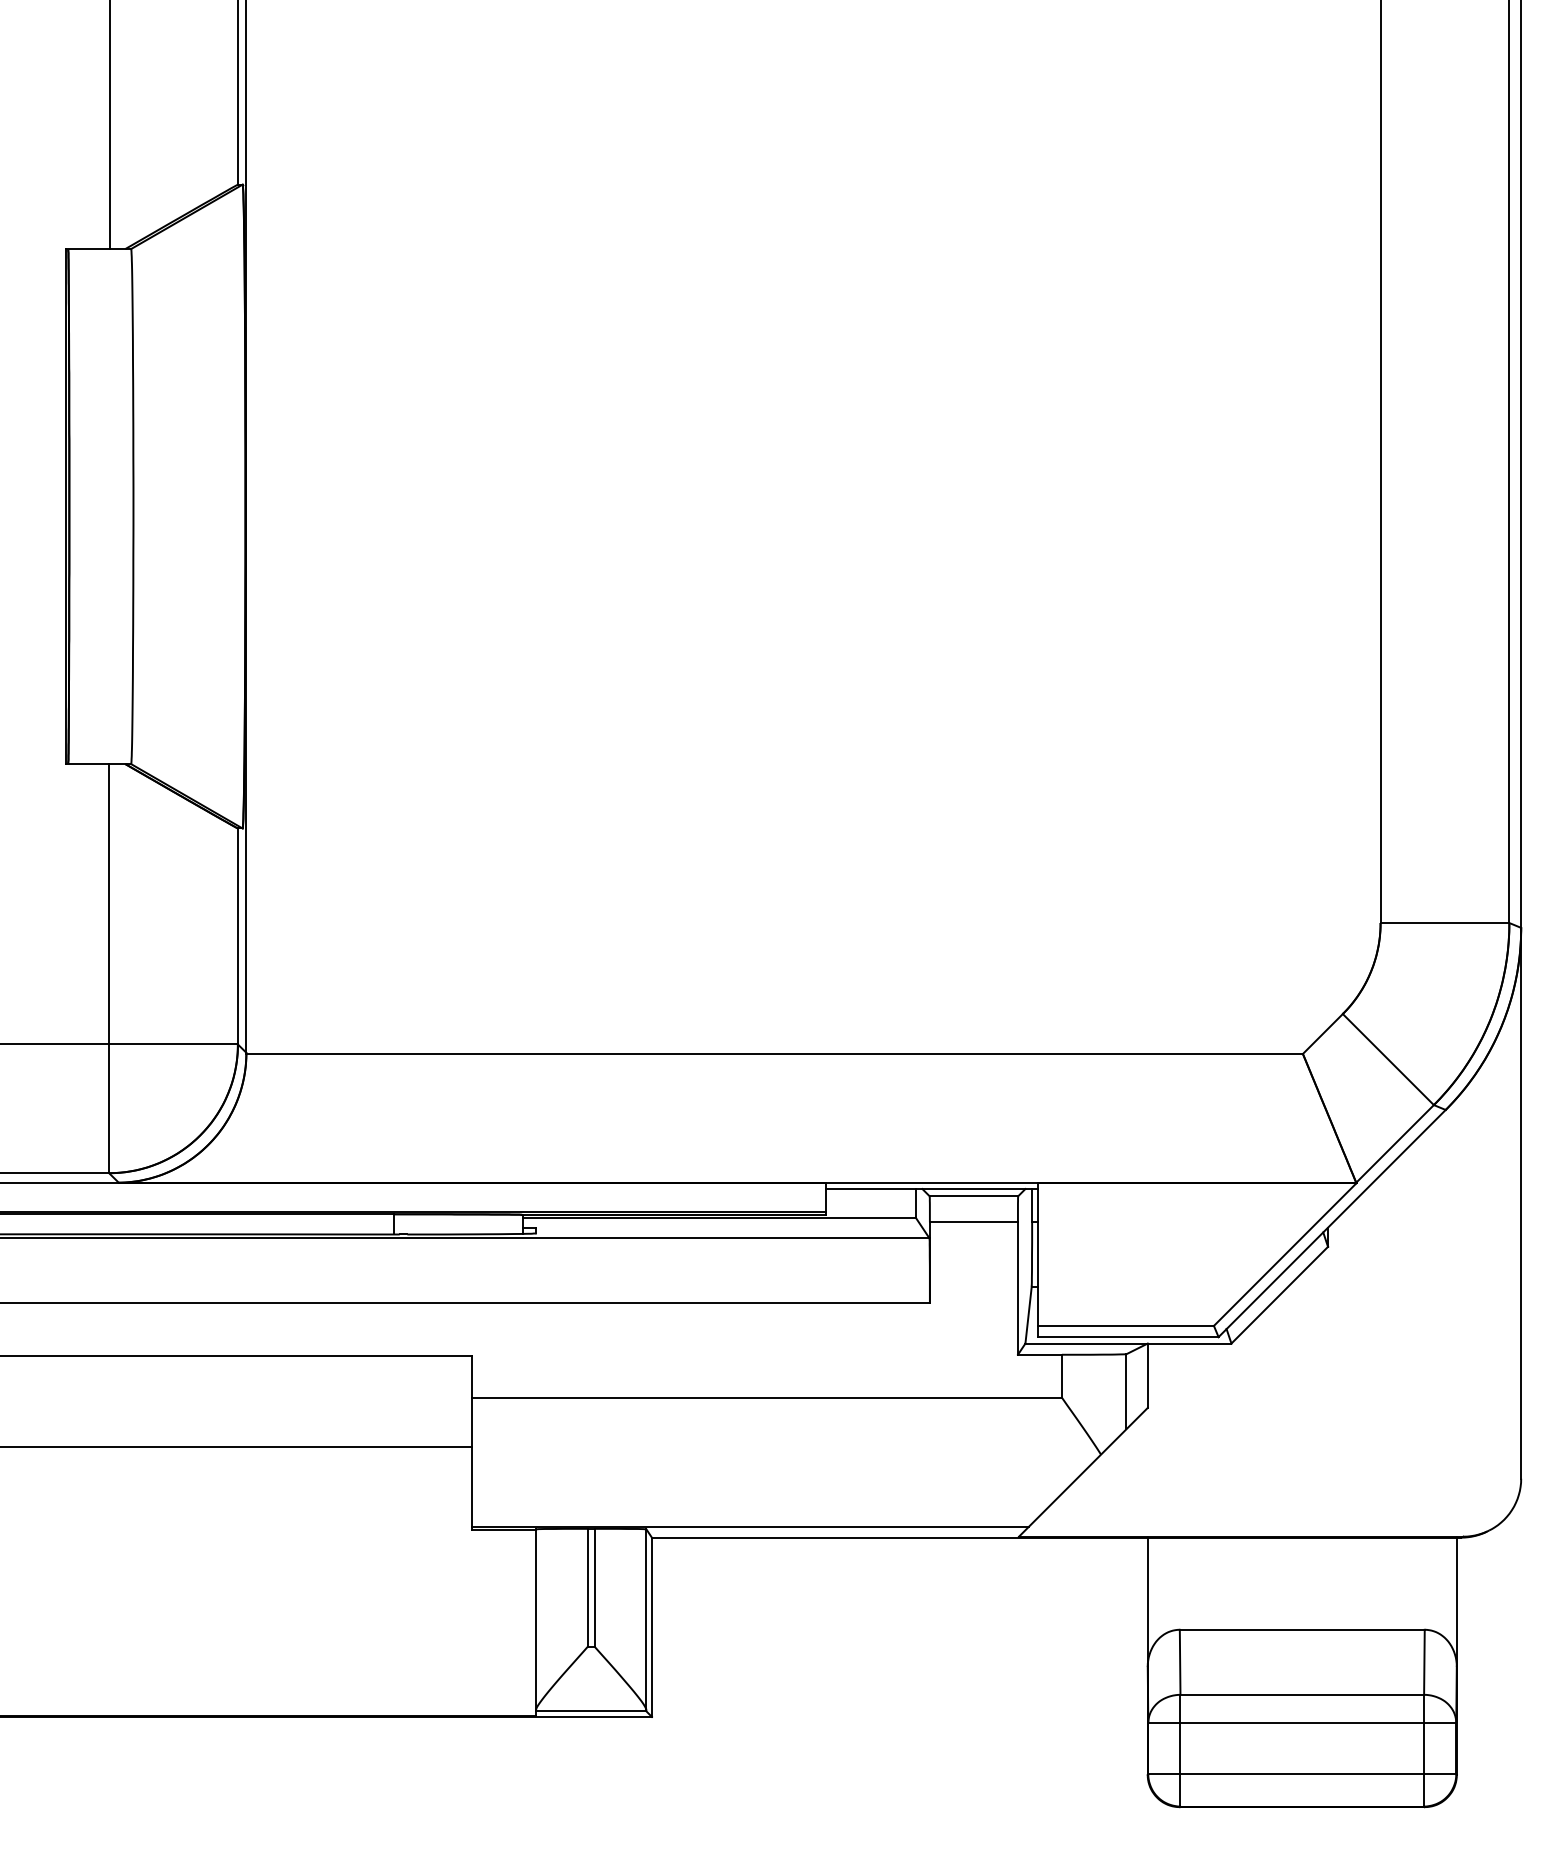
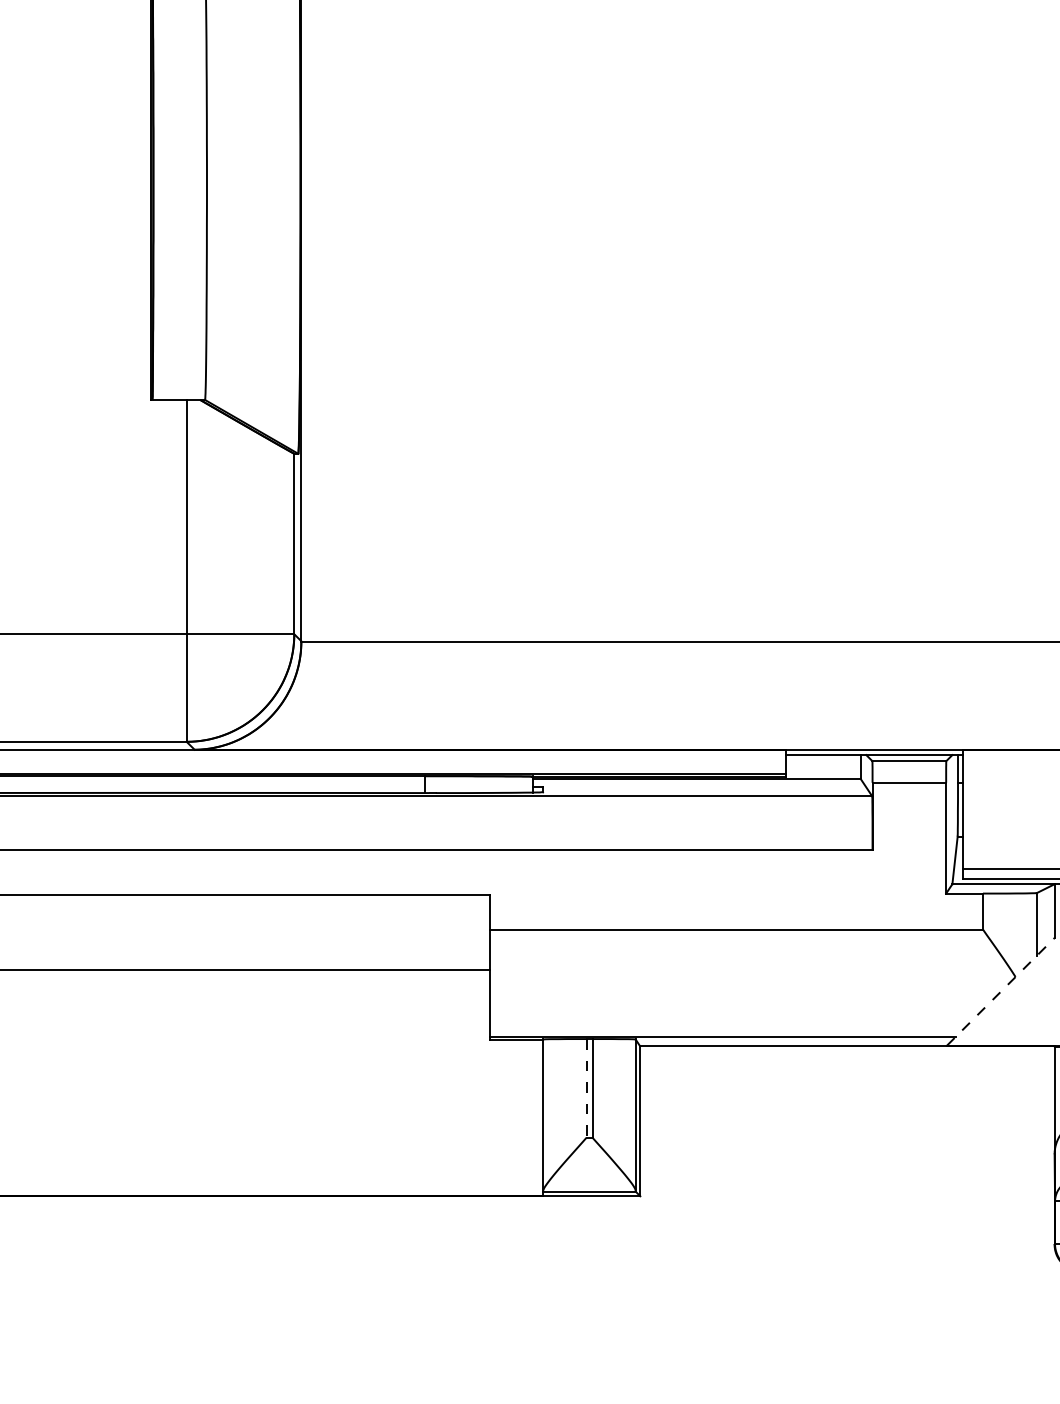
line: (1083, 1471) -> (1000, 991), solid -> dashed
line: (587, 1588) -> (586, 1088), solid -> dashed

